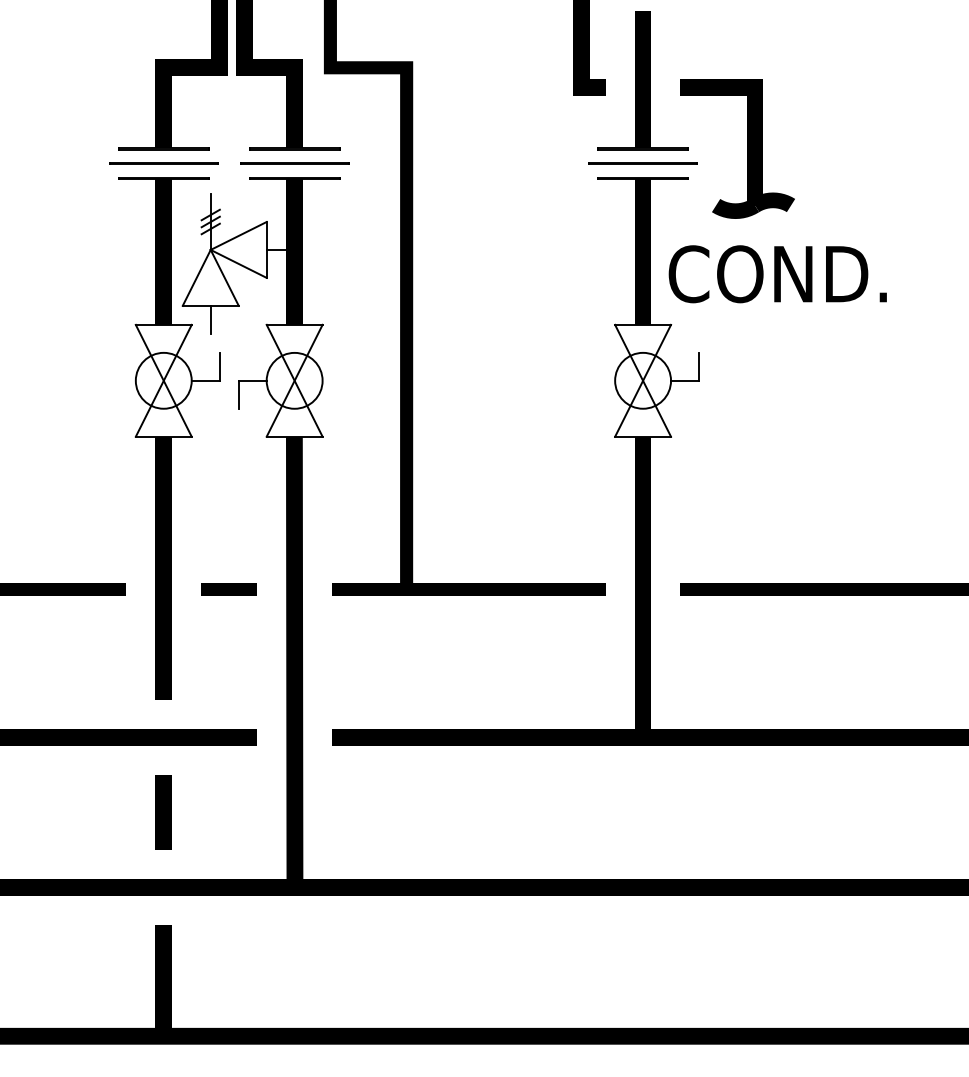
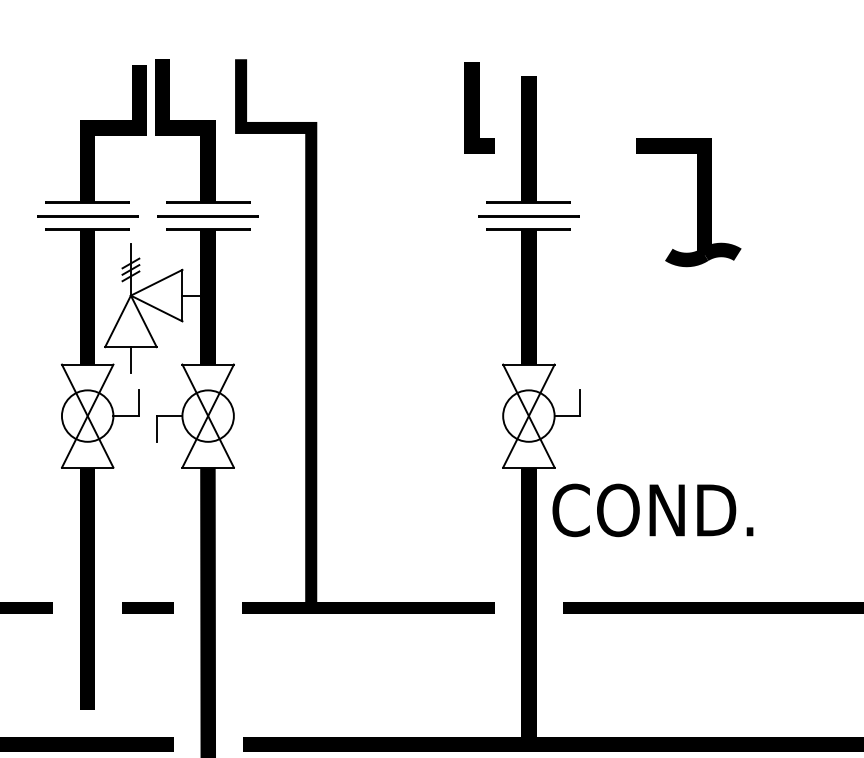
part: (747, 148) -> (697, 202), moved
text: (777, 274) -> (652, 510), moved

